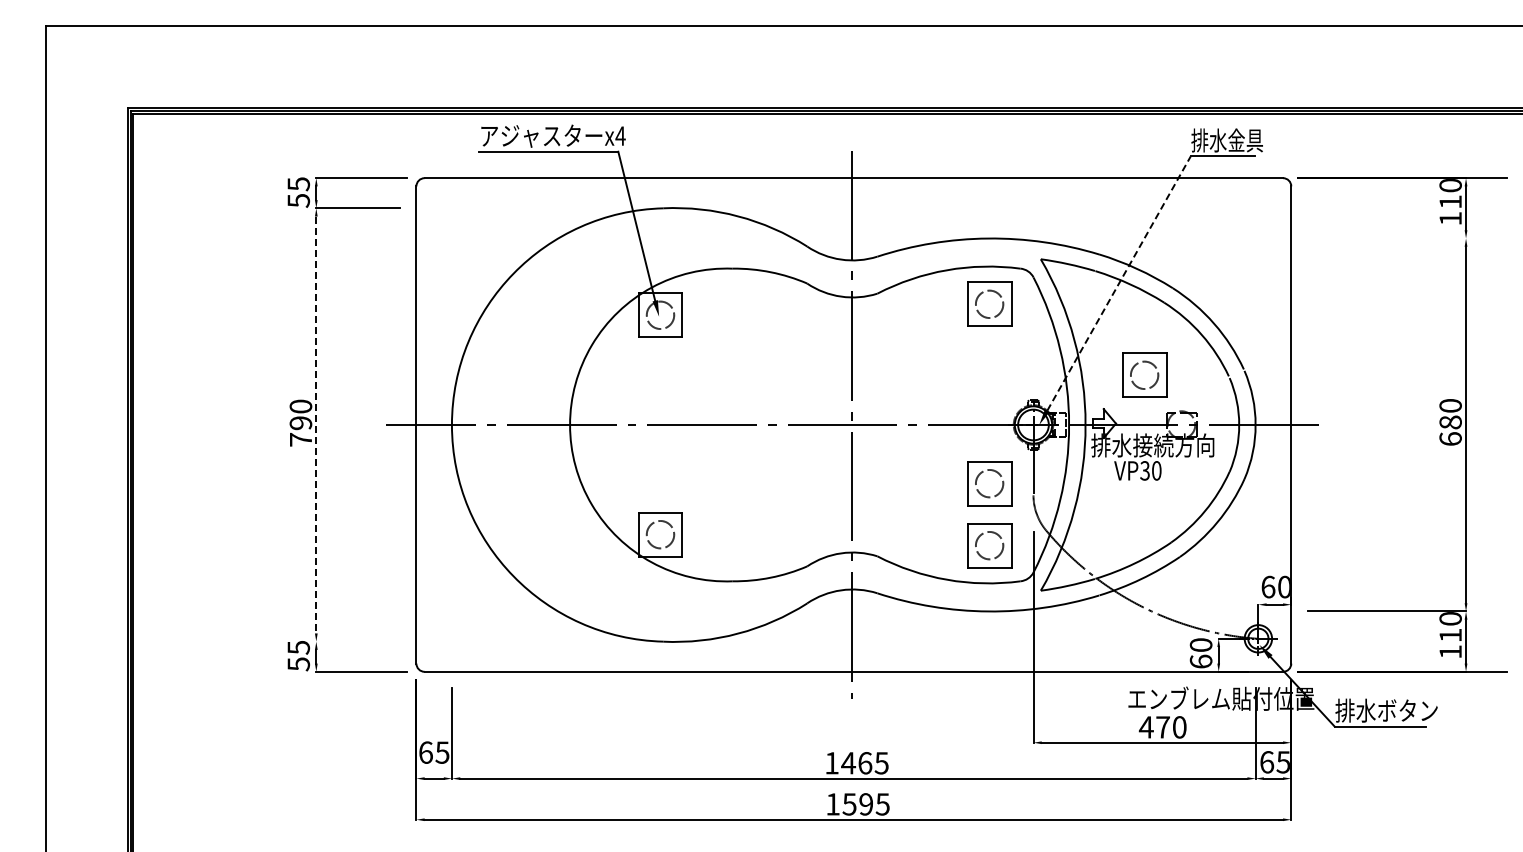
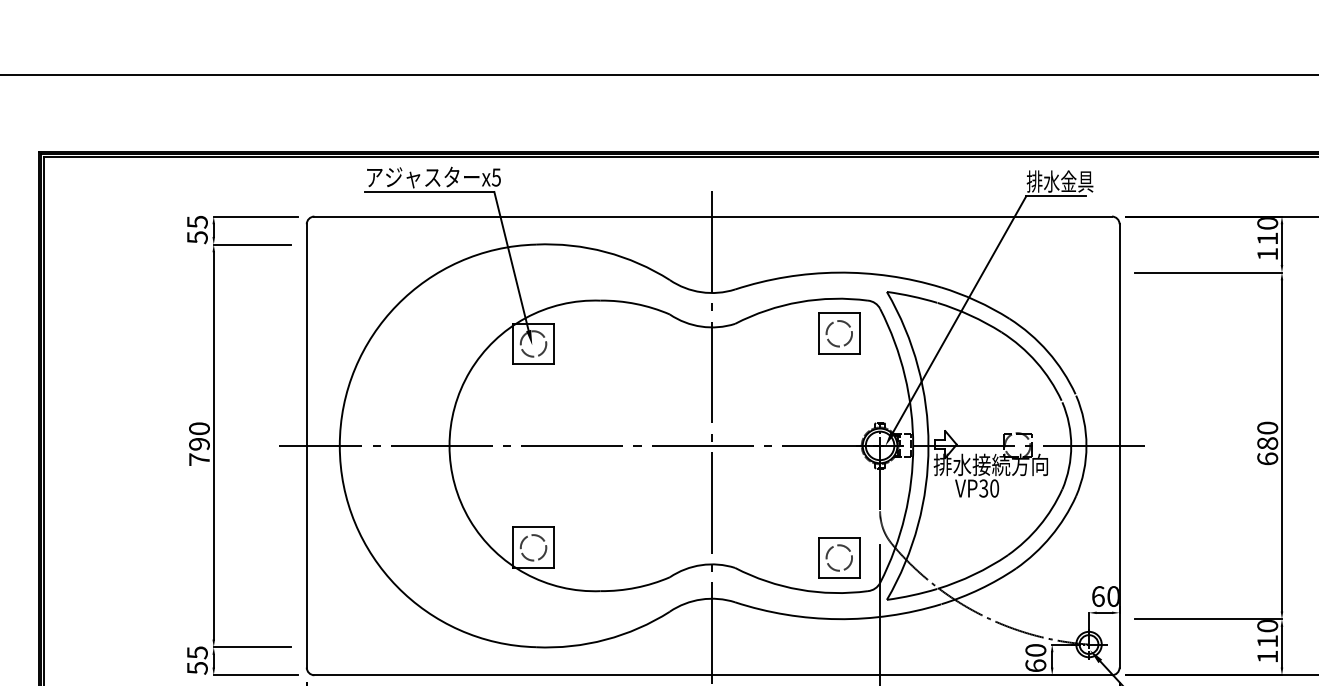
text: (620, 135) -> (496, 176), x4 -> x5
line: (1386, 238) -> (1208, 272), added
line: (1119, 283) -> (960, 314), dashed -> solid
part: (1144, 374) -> (983, 398), removed
line: (316, 425) -> (213, 446), dashed -> solid
part: (989, 483) -> (839, 500), removed
line: (357, 641) -> (252, 647), added

